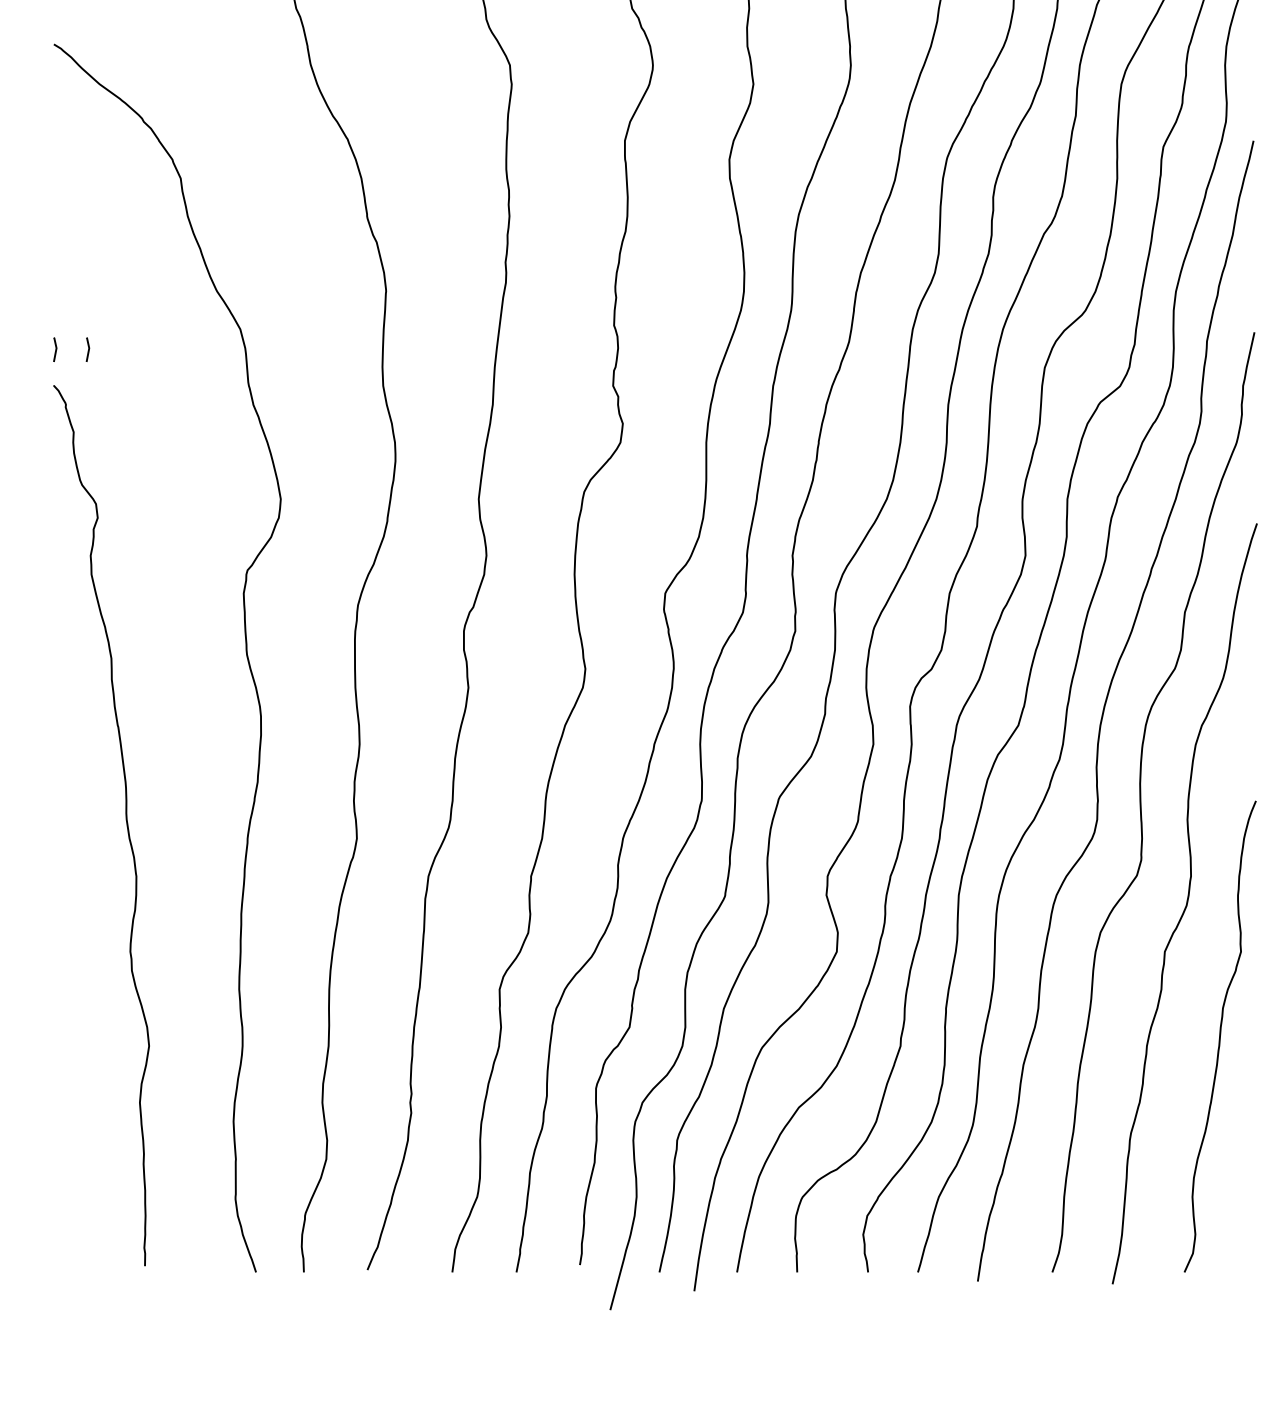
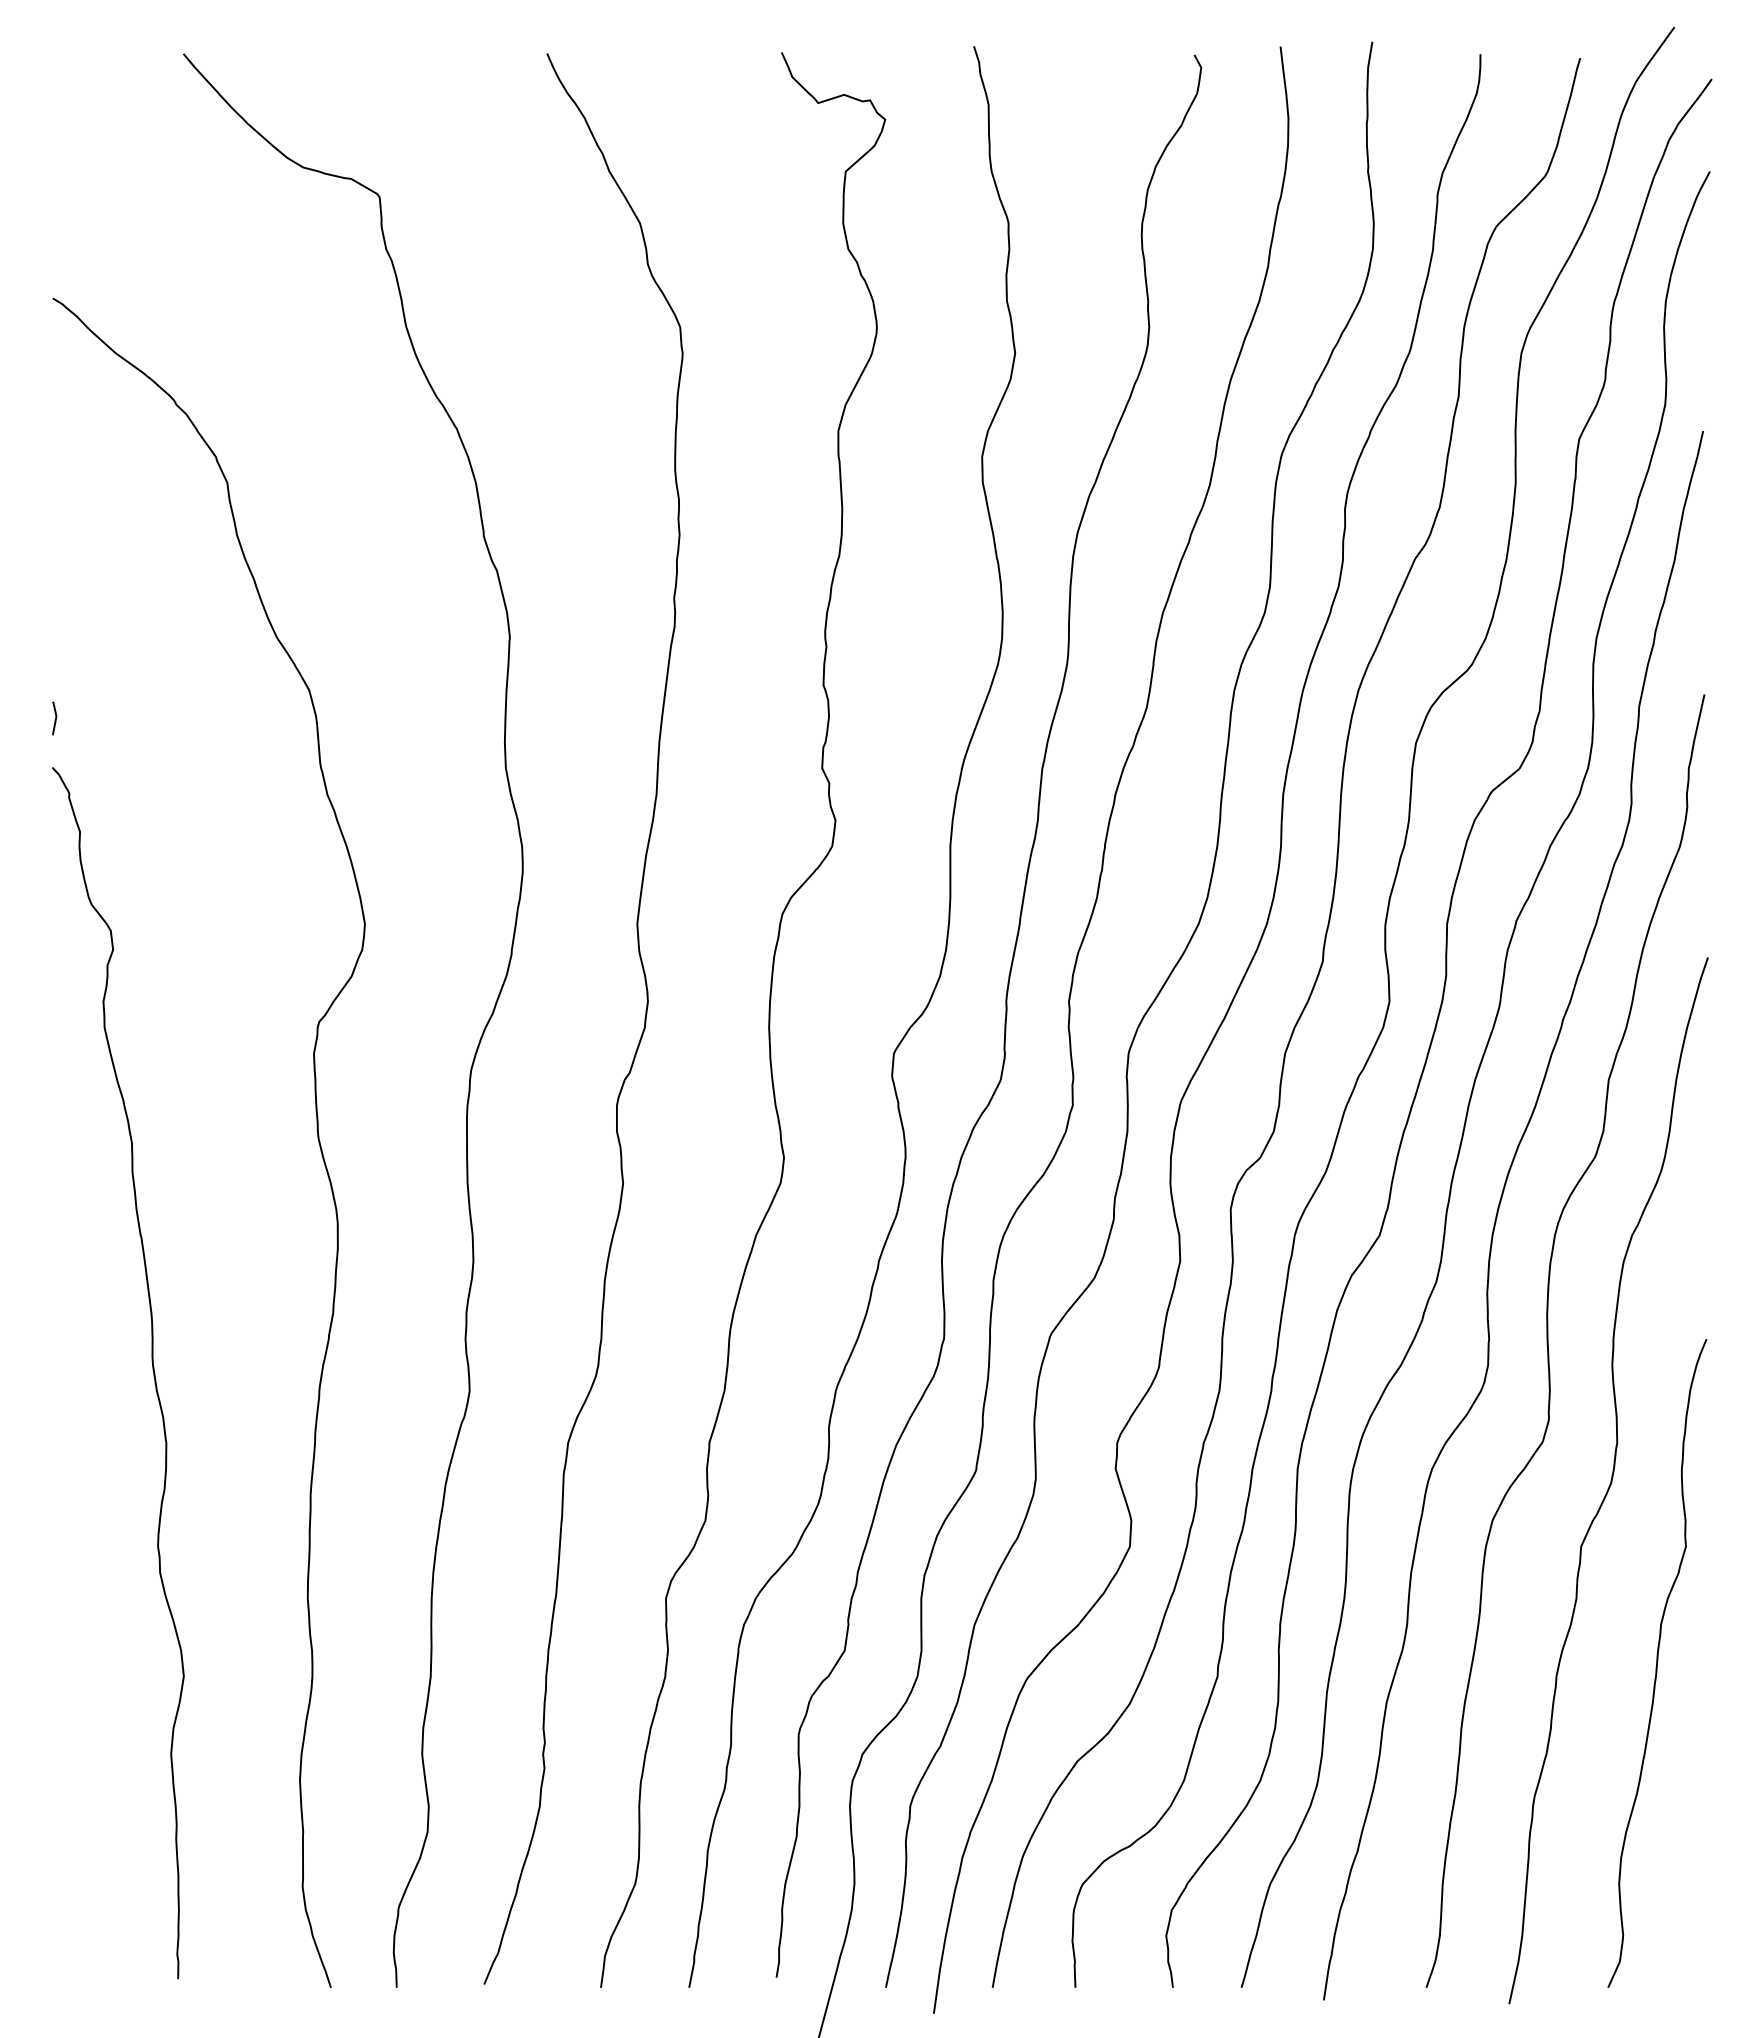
line: (88, 349) -> (100, 718), removed

